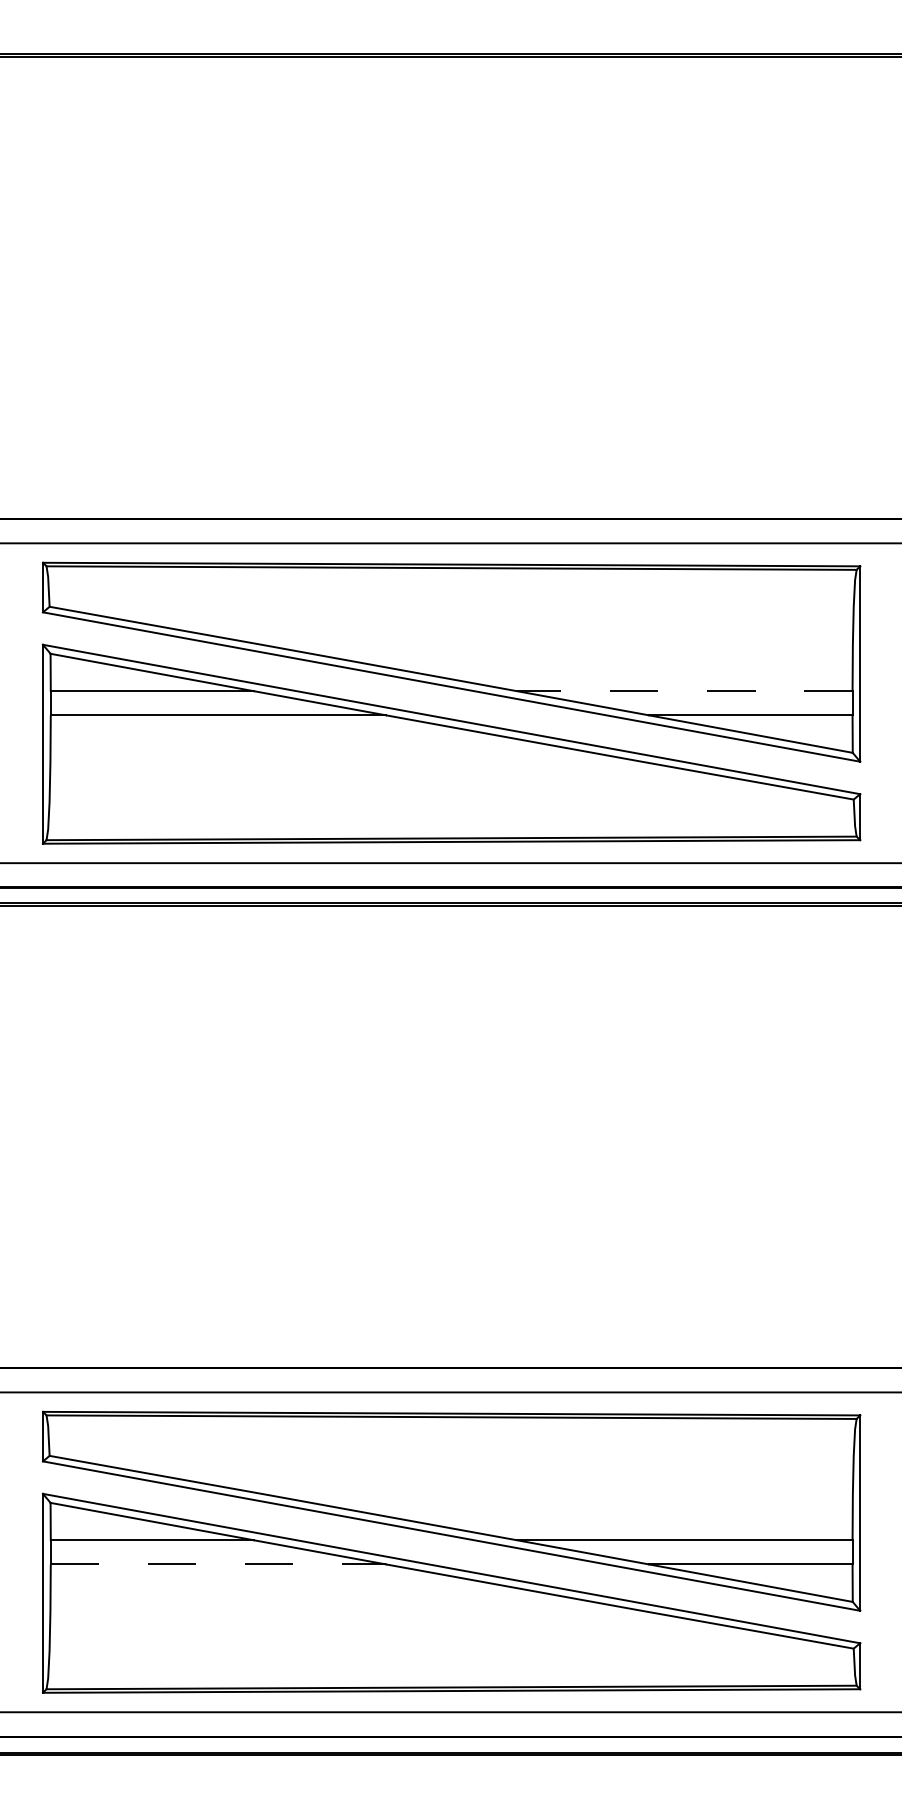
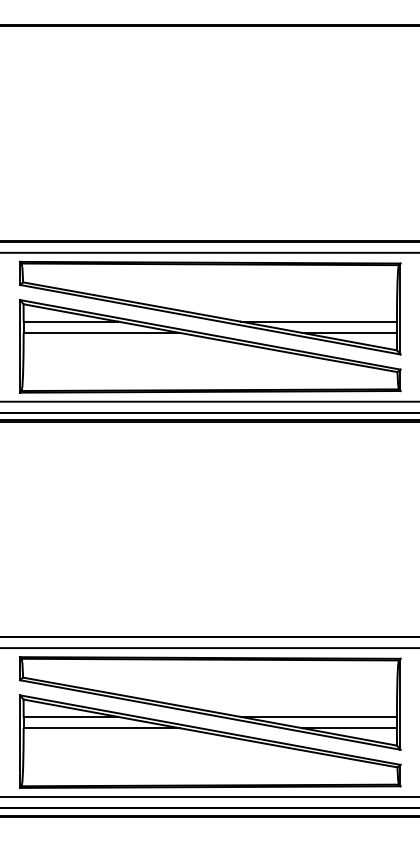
line: (684, 690) -> (318, 321), dashed -> solid
line: (220, 1565) -> (102, 728), dashed -> solid

